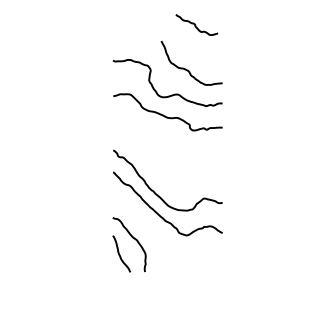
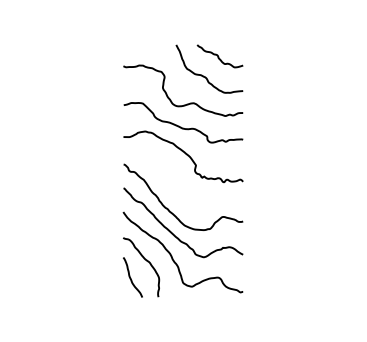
curve: (196, 25) -> (219, 56), moved
curve: (169, 141) -> (185, 154), added
curve: (157, 233) -> (172, 255), added

